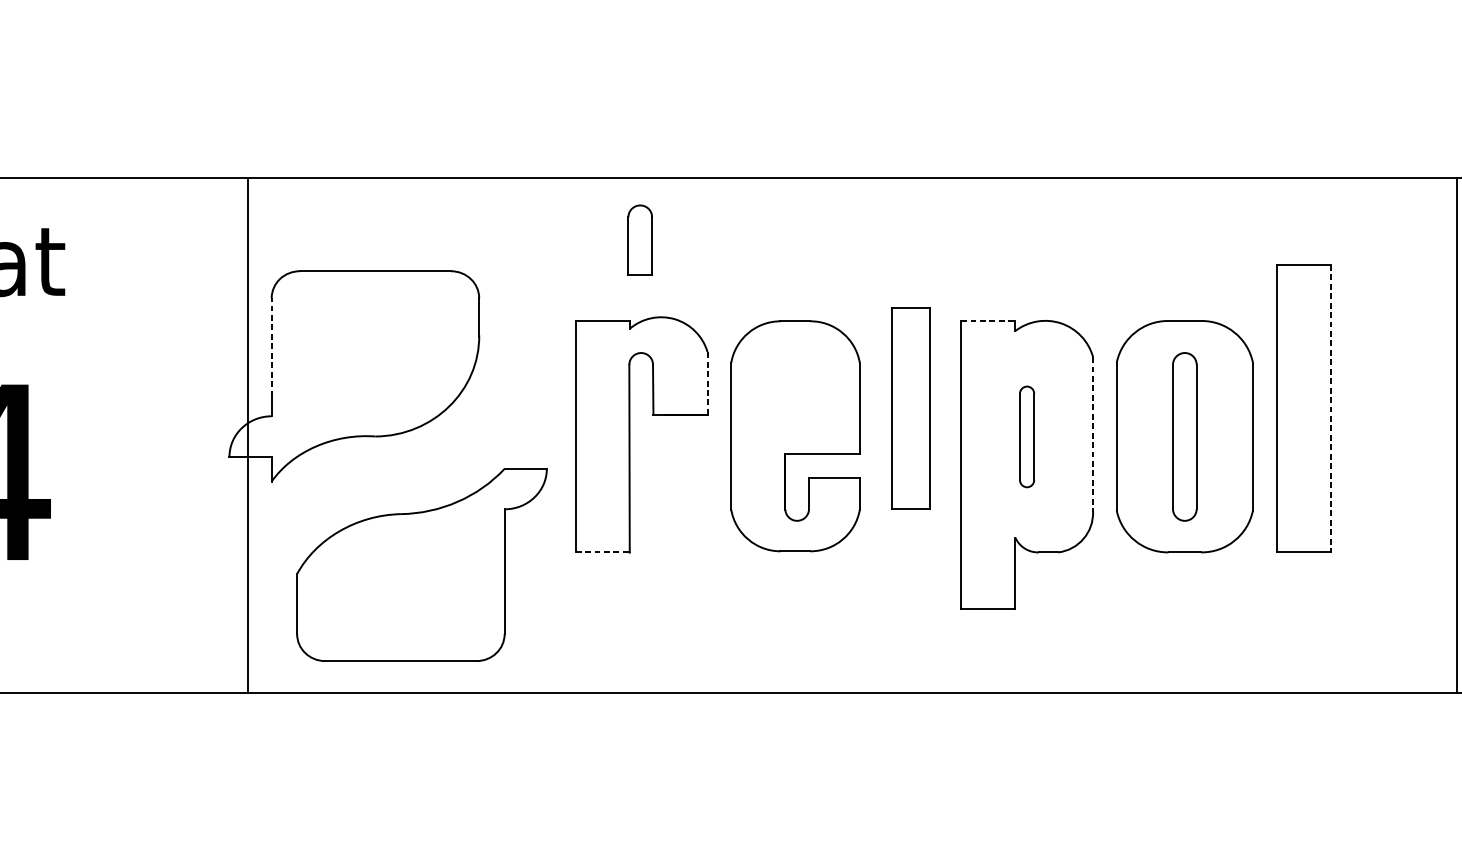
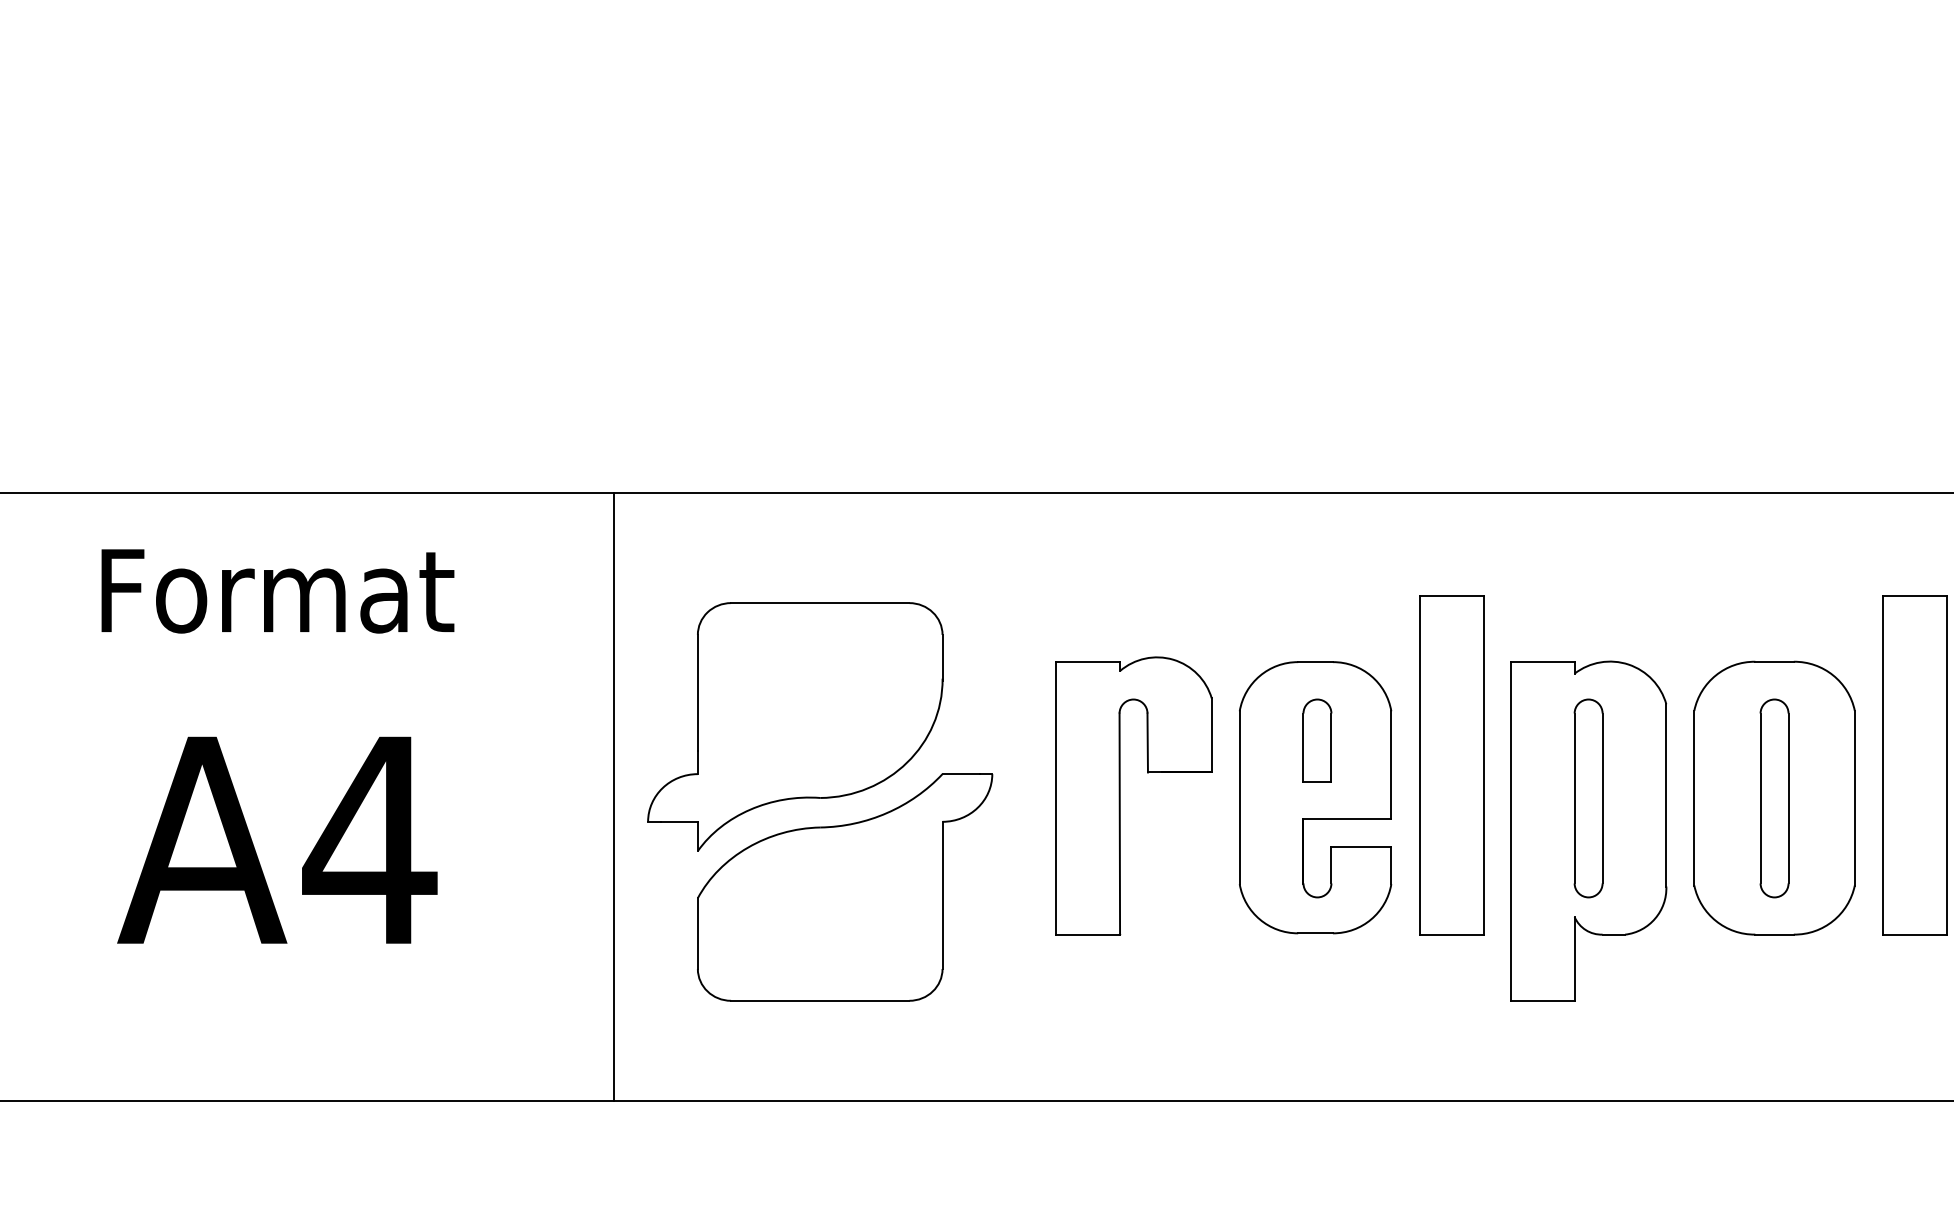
part: (640, 240) -> (1317, 740), moved
line: (988, 320) -> (1542, 661), dashed -> solid
line: (271, 347) -> (697, 692), dashed -> solid
line: (707, 382) -> (1211, 734), dashed -> solid
part: (910, 408) -> (1451, 765), size x1.43
line: (1330, 408) -> (1946, 765), dashed -> solid
line: (1093, 434) -> (1666, 795), dashed -> solid
line: (248, 435) -> (614, 796), moved
part: (1027, 436) -> (1588, 798), size x1.67
line: (602, 552) -> (1088, 934), dashed -> solid
part: (422, 565) -> (845, 887), moved

